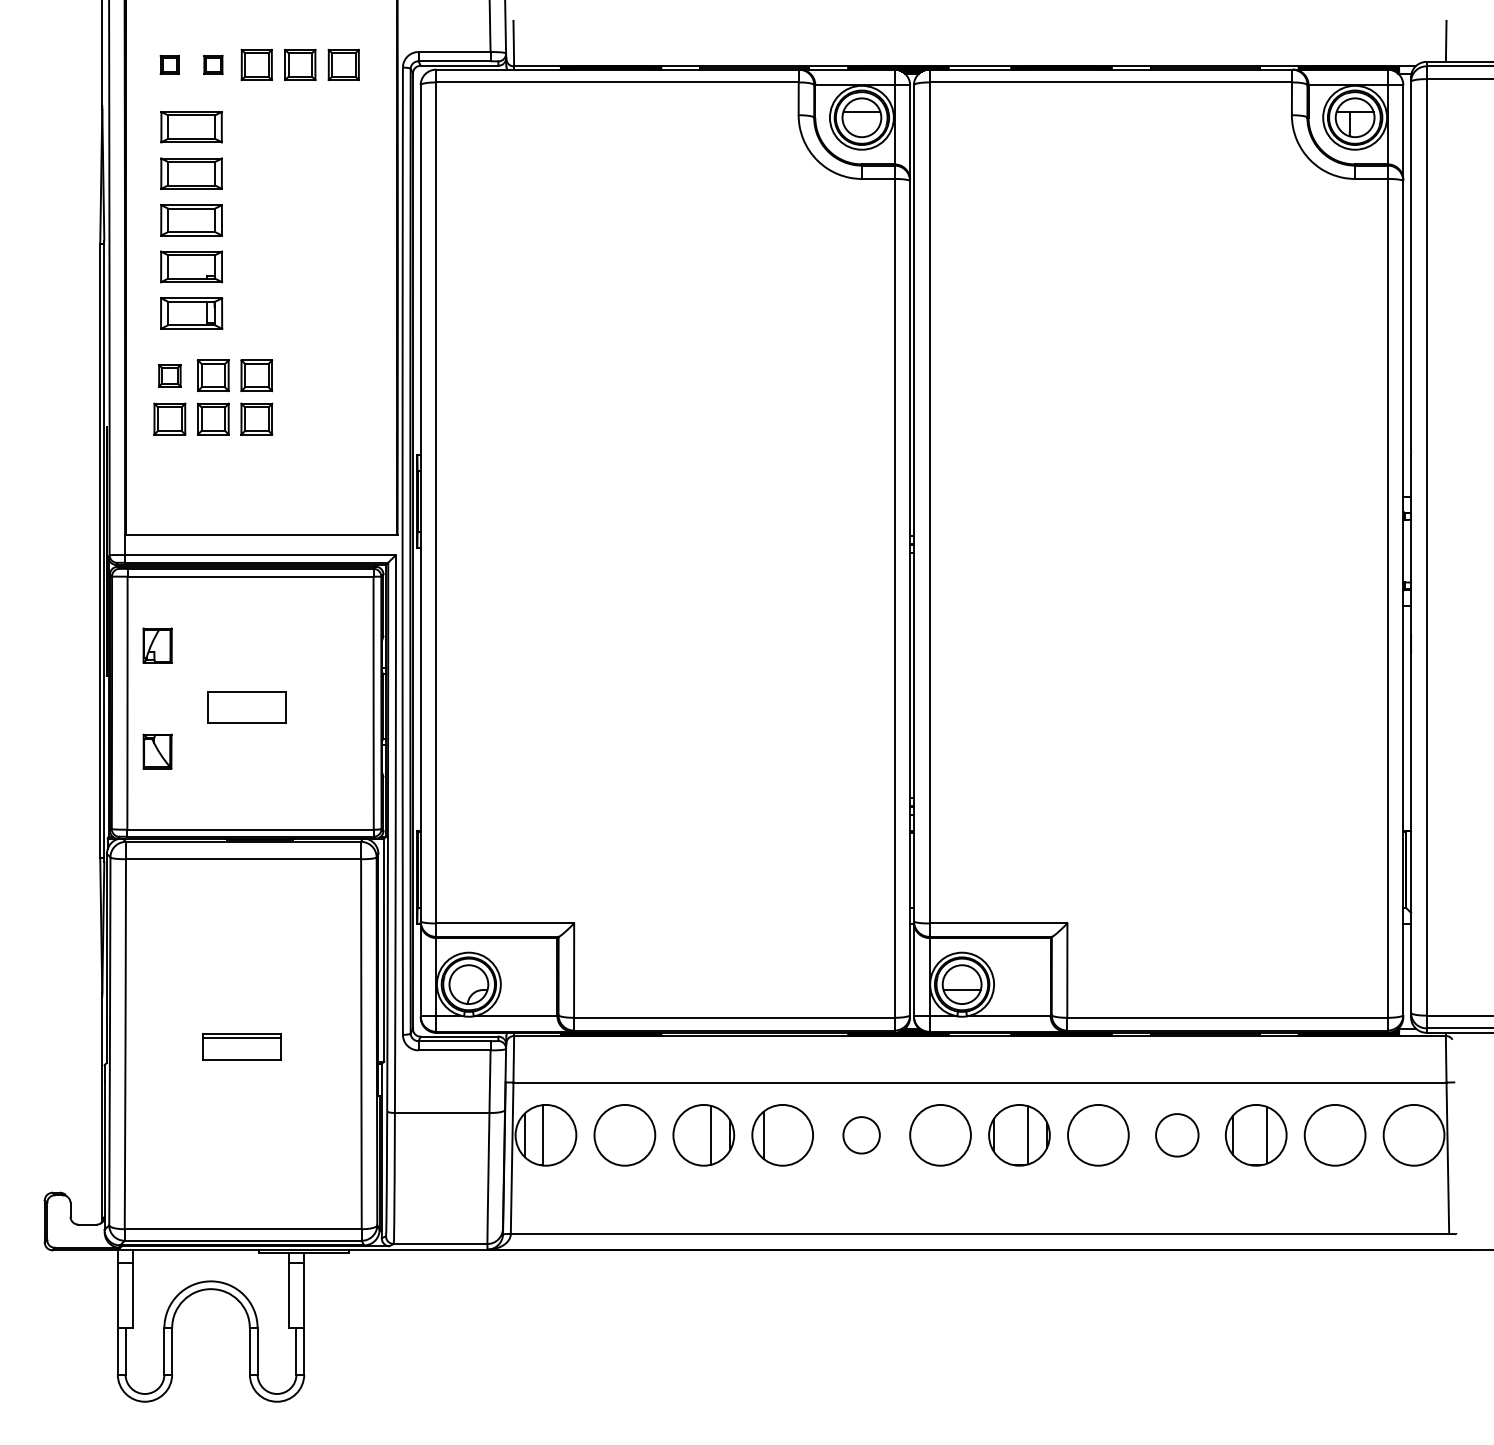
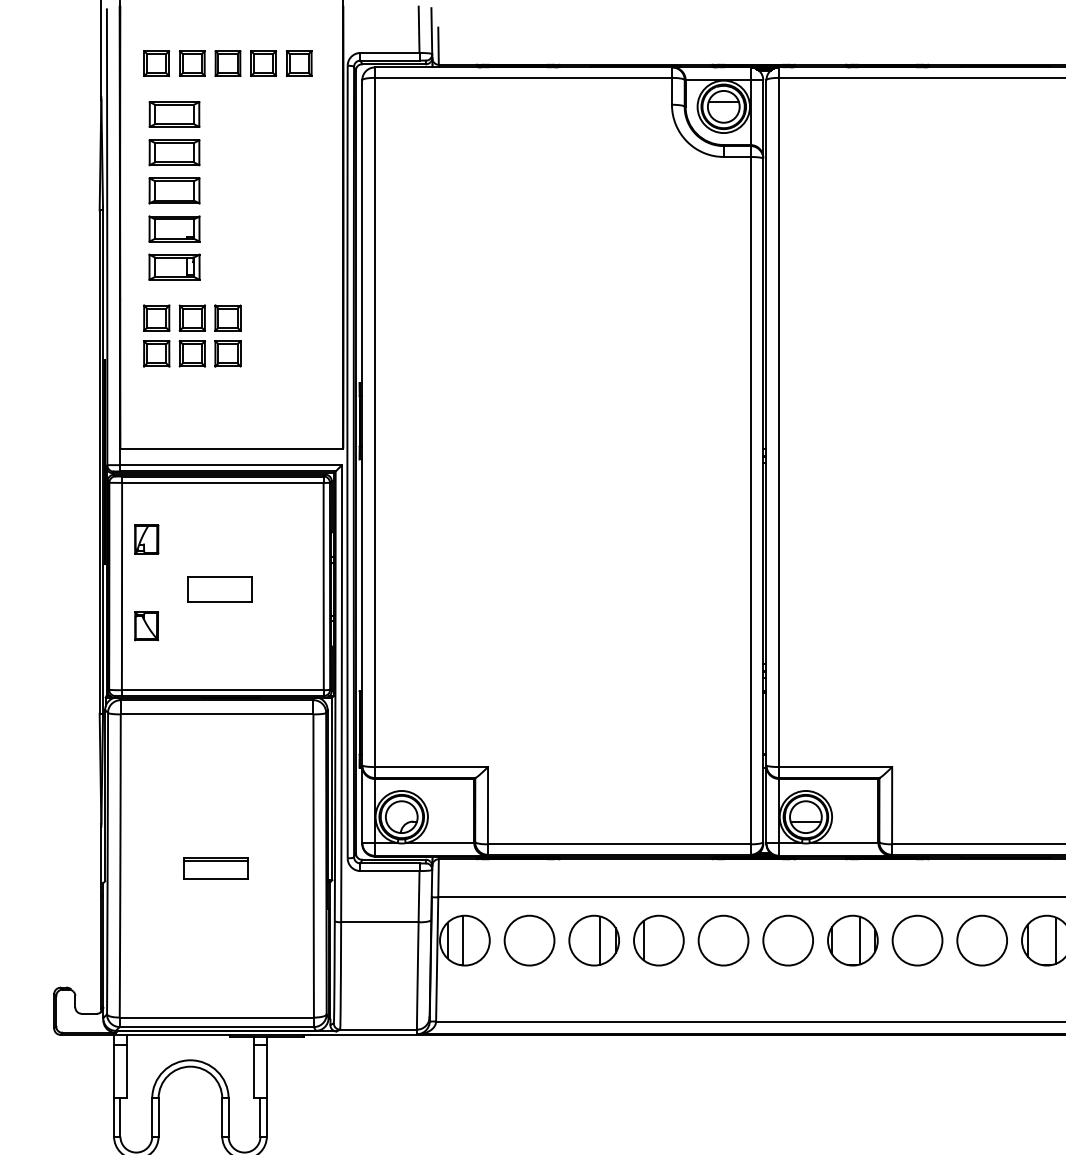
part: (169, 64) -> (156, 63), size x1.67
part: (213, 64) -> (192, 63), size x1.67
part: (169, 375) -> (156, 318), size x1.43
circle: (861, 1134) -> (723, 939), size x1.67
circle: (1176, 1134) -> (981, 939), size x1.43

